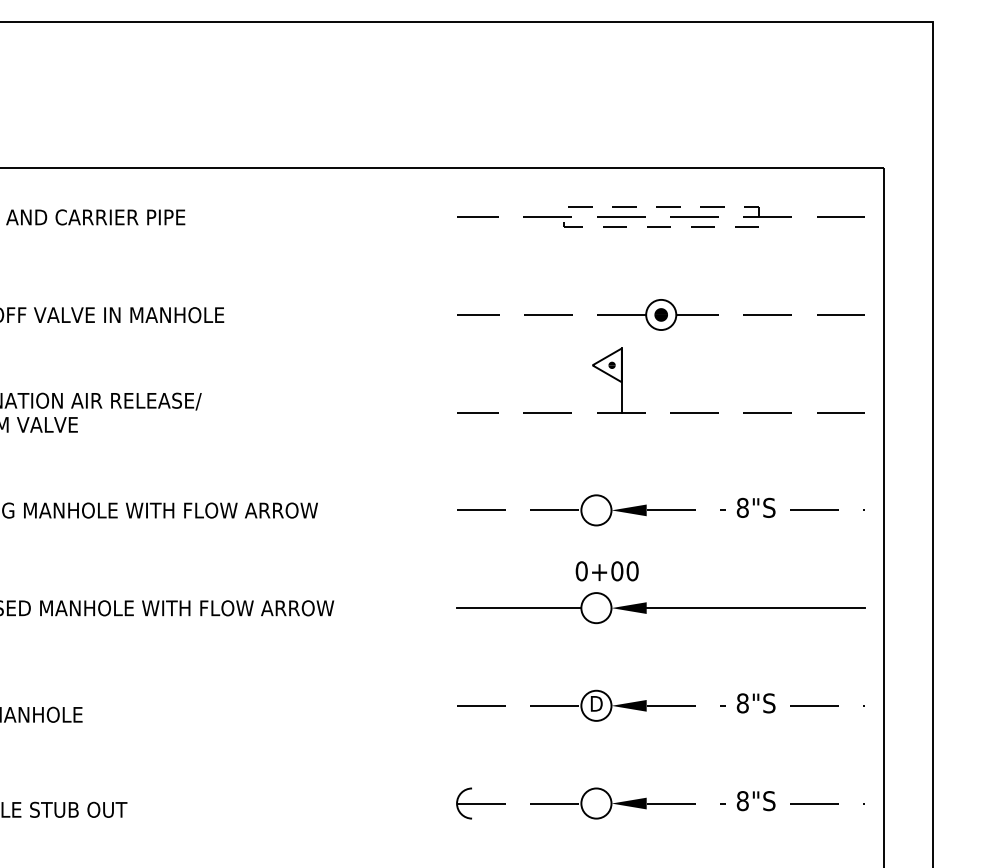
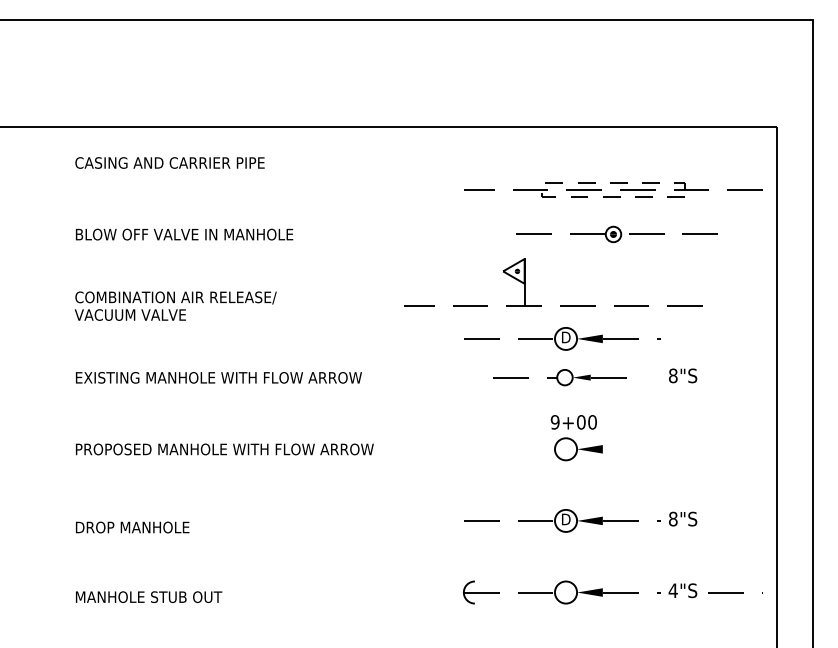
part: (661, 216) -> (613, 189), moved
part: (661, 314) -> (613, 234), size x0.7
part: (670, 411) -> (560, 305), moved
part: (591, 456) -> (562, 338), added
part: (591, 510) -> (562, 377), size x0.7
line: (827, 510) -> (735, 377), removed
text: (580, 571) -> (554, 422), 0+00 -> 9+00
line: (519, 608) -> (509, 449), removed
line: (755, 608) -> (682, 449), removed
line: (827, 705) -> (735, 520), removed
text: (741, 800) -> (672, 590), 8"S -> 4"S

